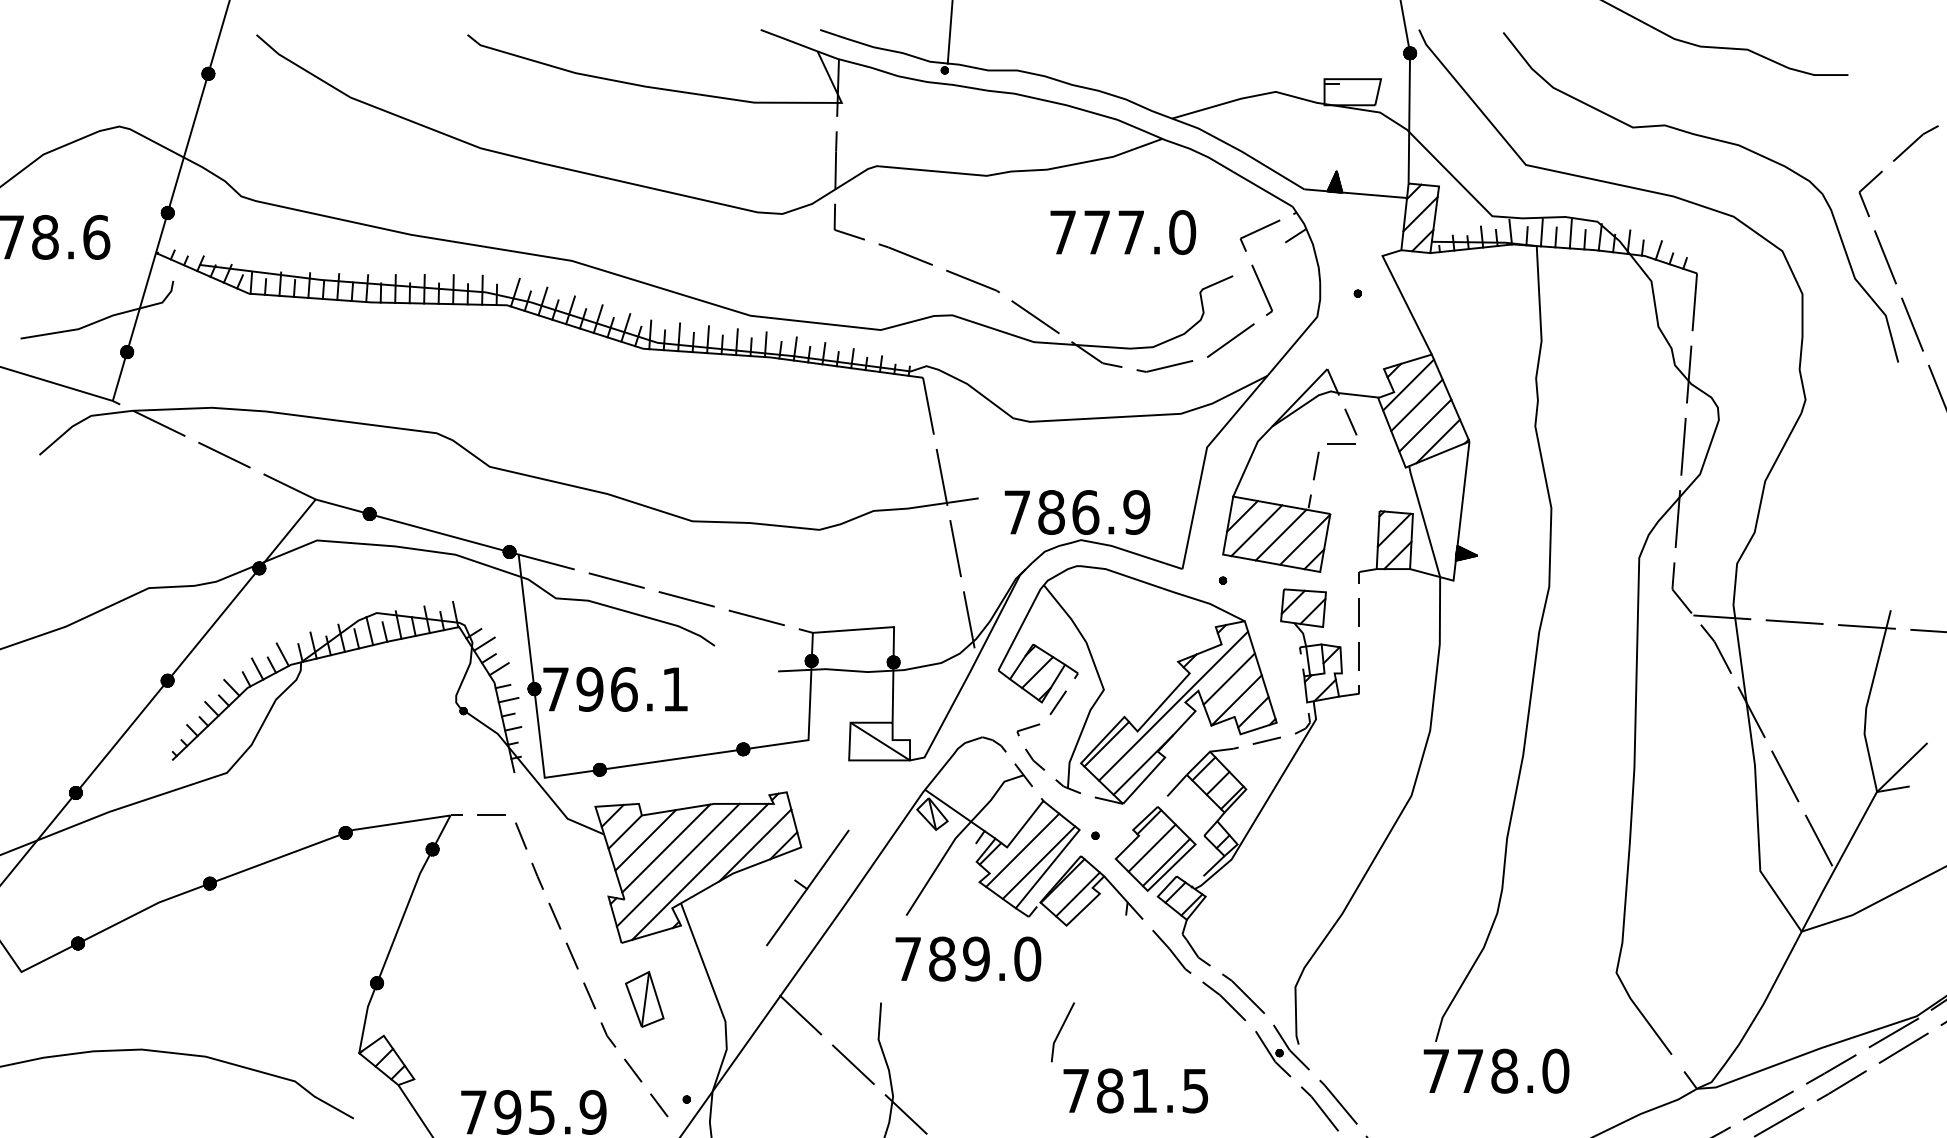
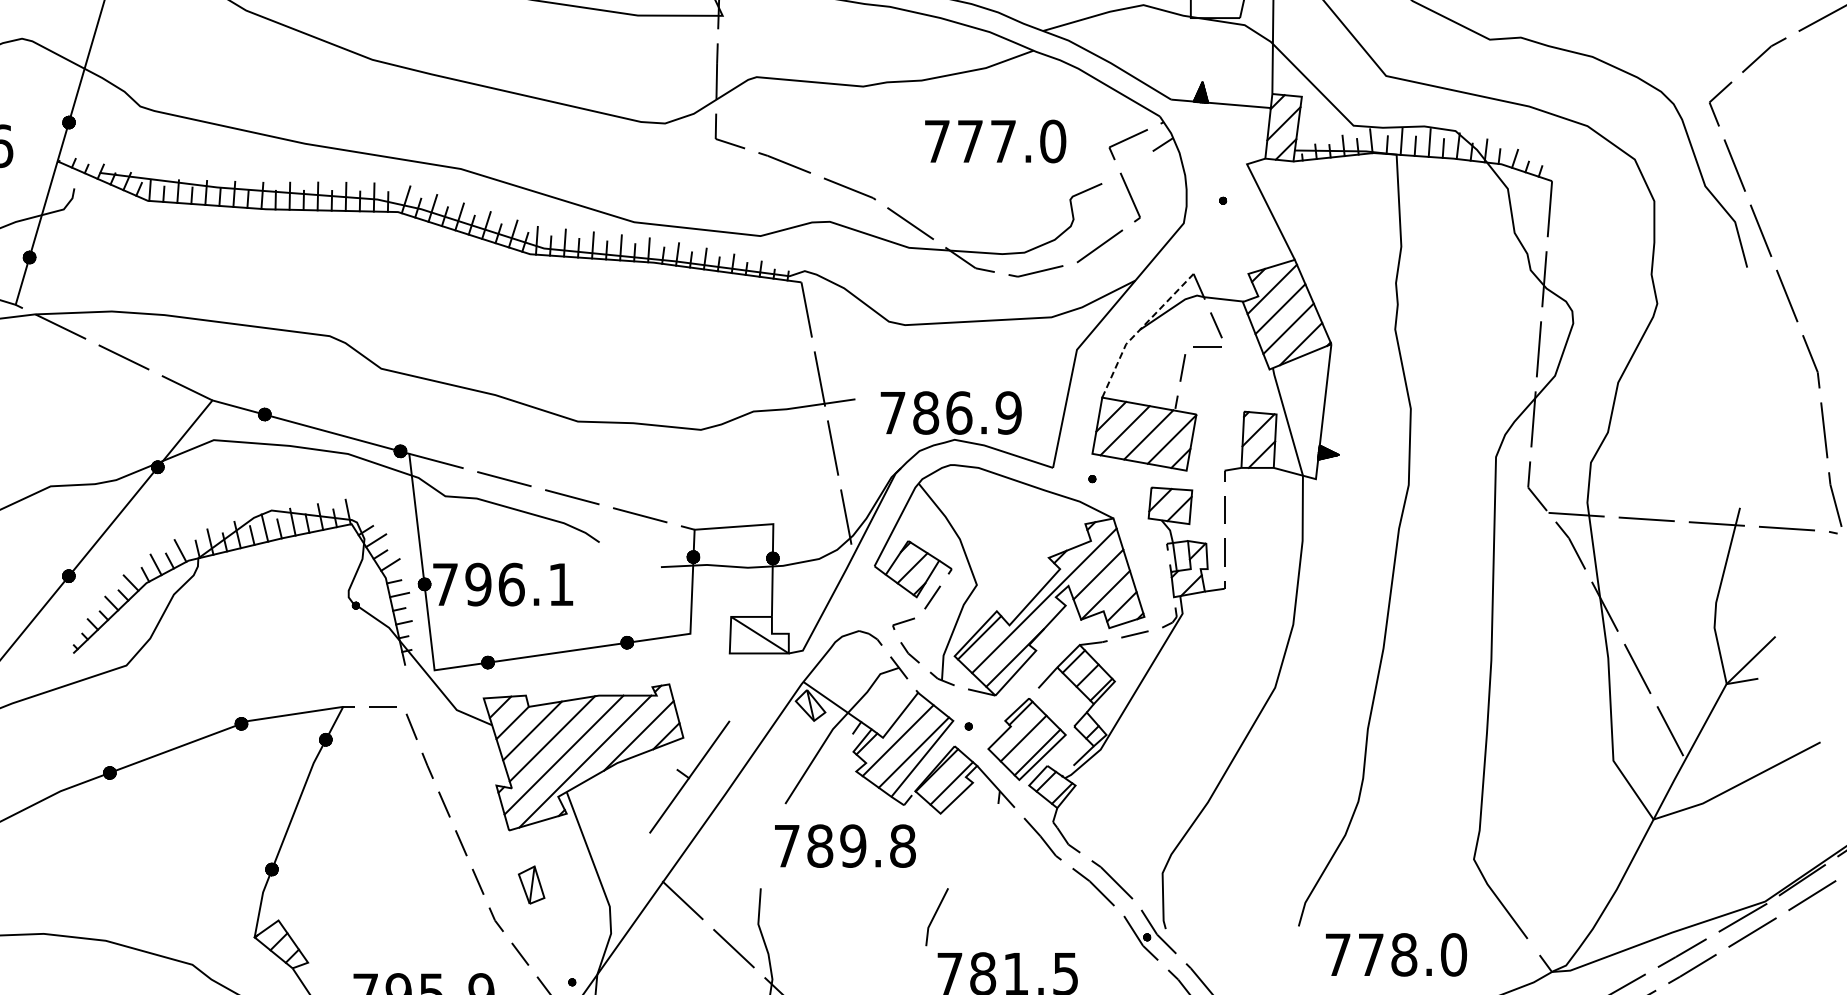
line: (1271, 427) -> (1139, 330), solid -> dashed
text: (1027, 958) -> (902, 845), 789.0 -> 789.8
part: (644, 998) -> (531, 884), size x0.7
text: (1496, 1070) -> (1396, 954), moved

